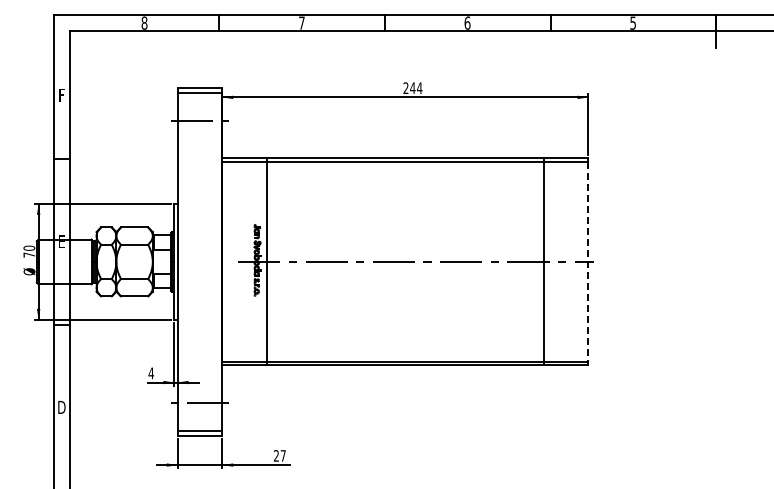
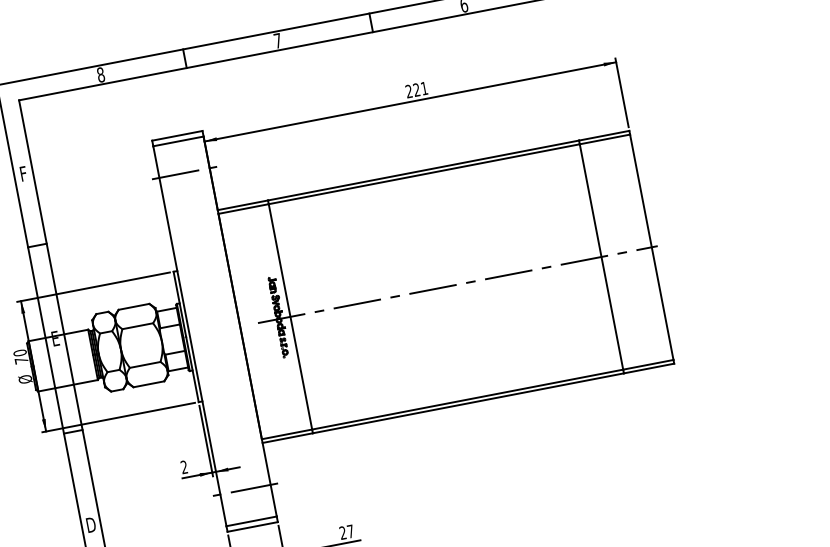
text: (416, 87) -> (420, 88), 244 -> 221
line: (588, 262) -> (651, 247), dashed -> solid
text: (151, 373) -> (184, 467), 4 -> 2

